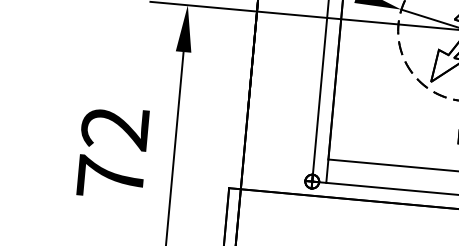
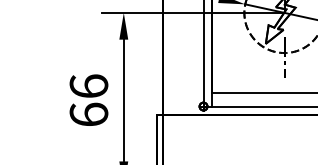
text: (112, 152) -> (88, 100), 72 -> 66

